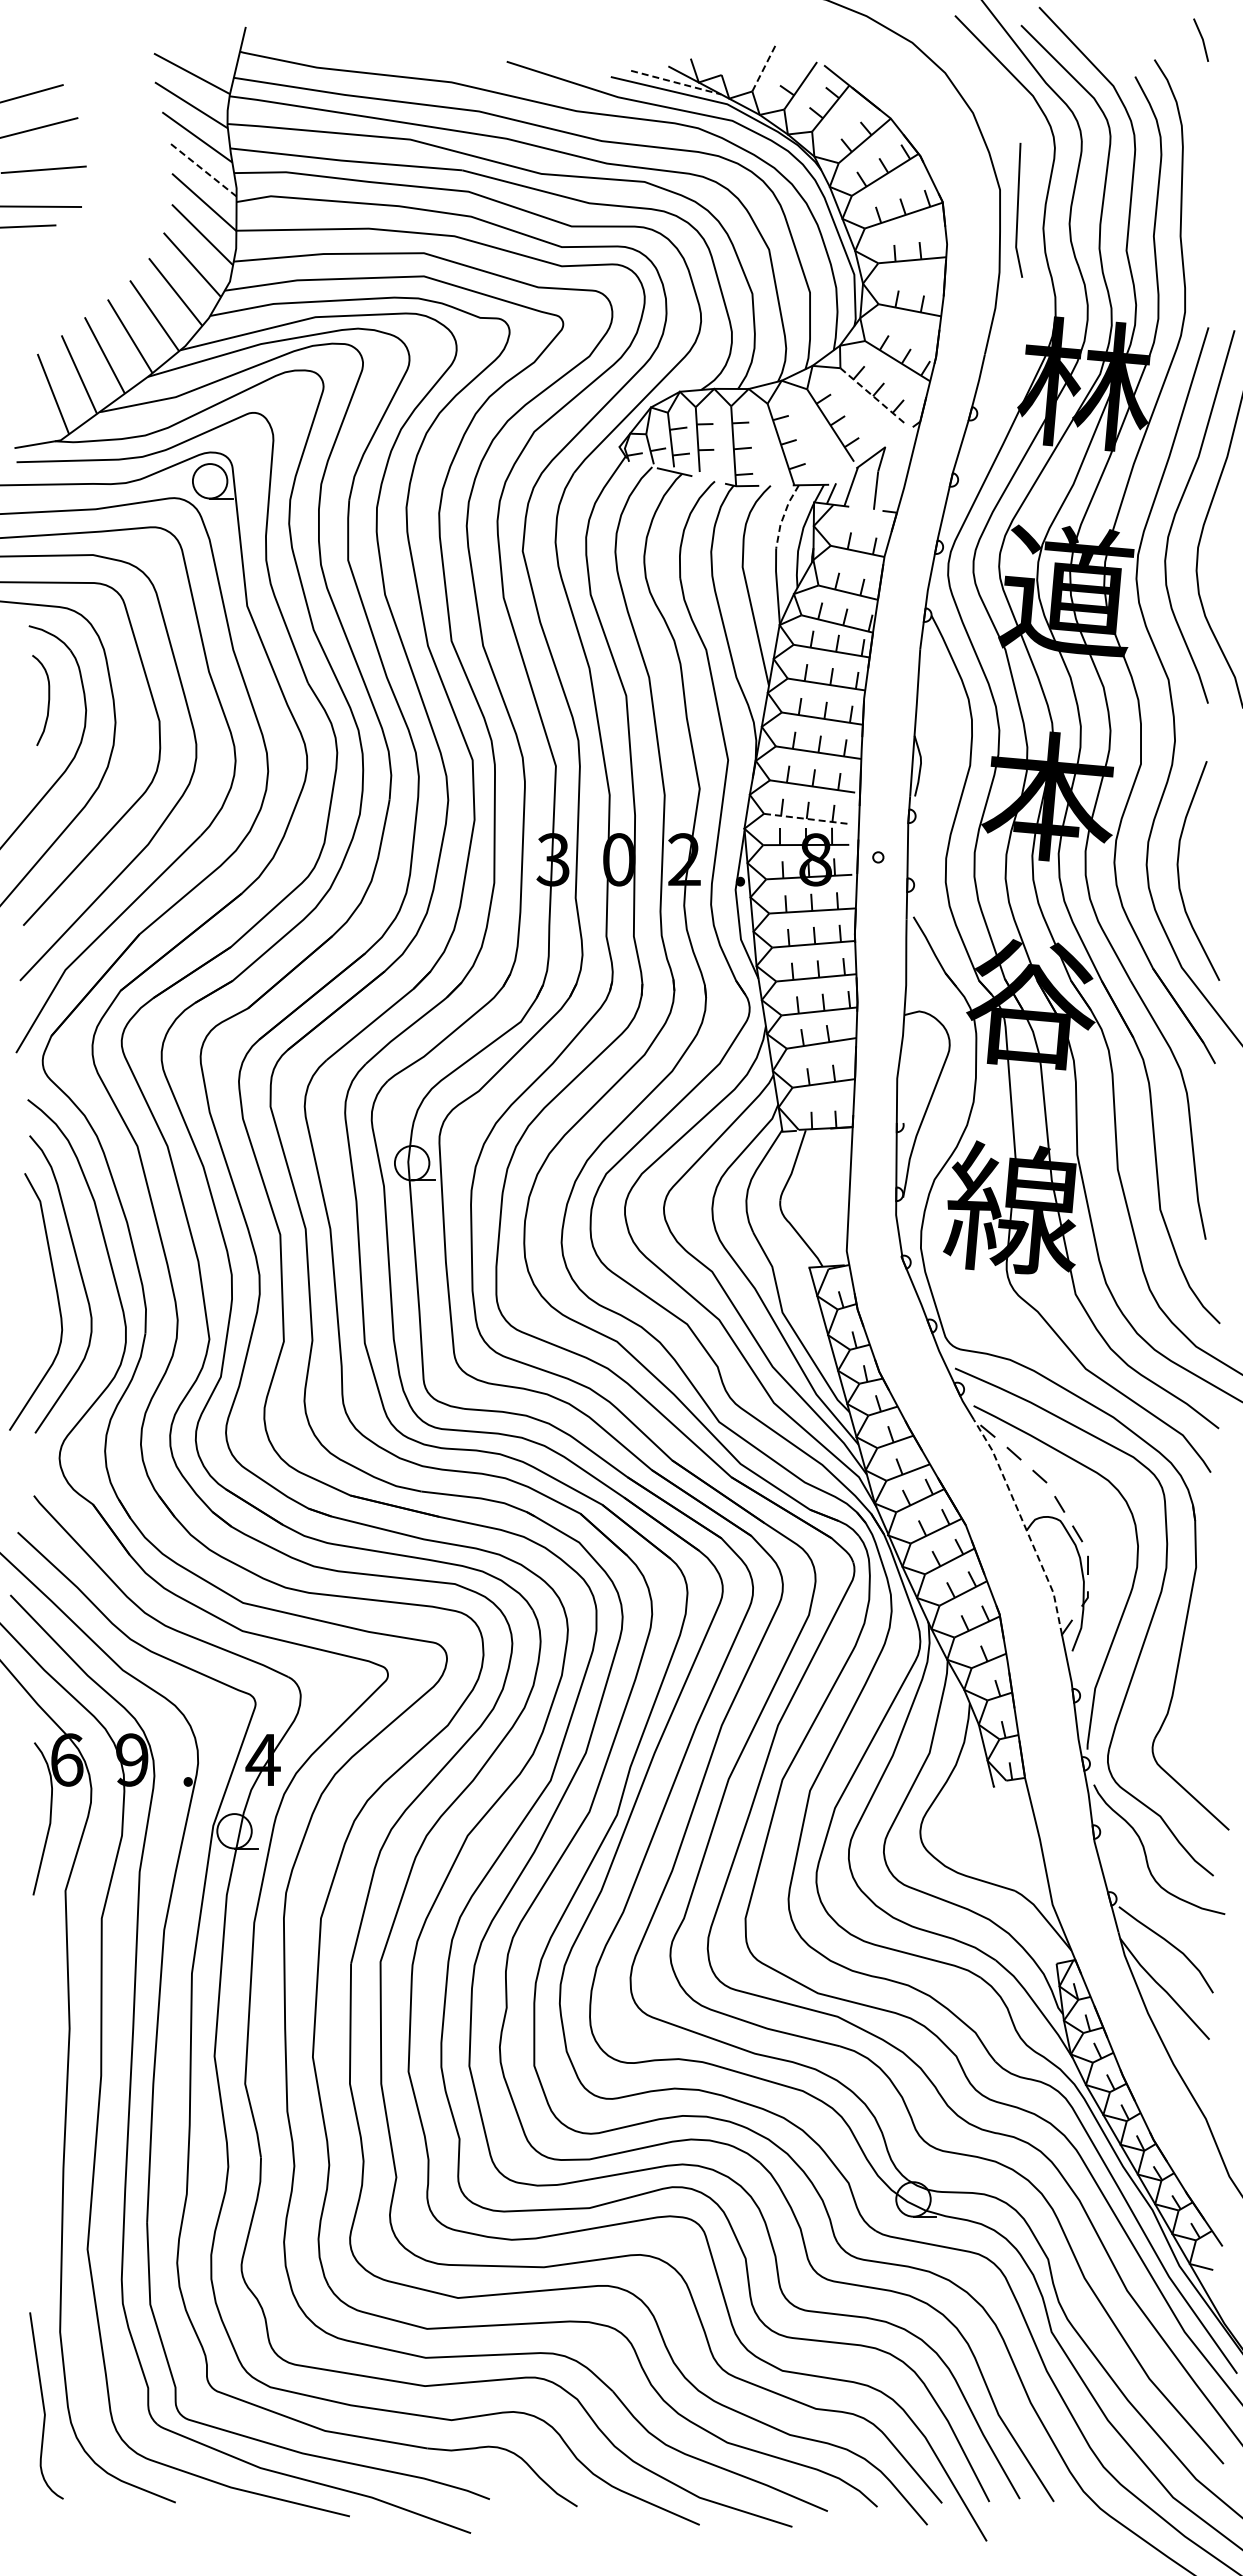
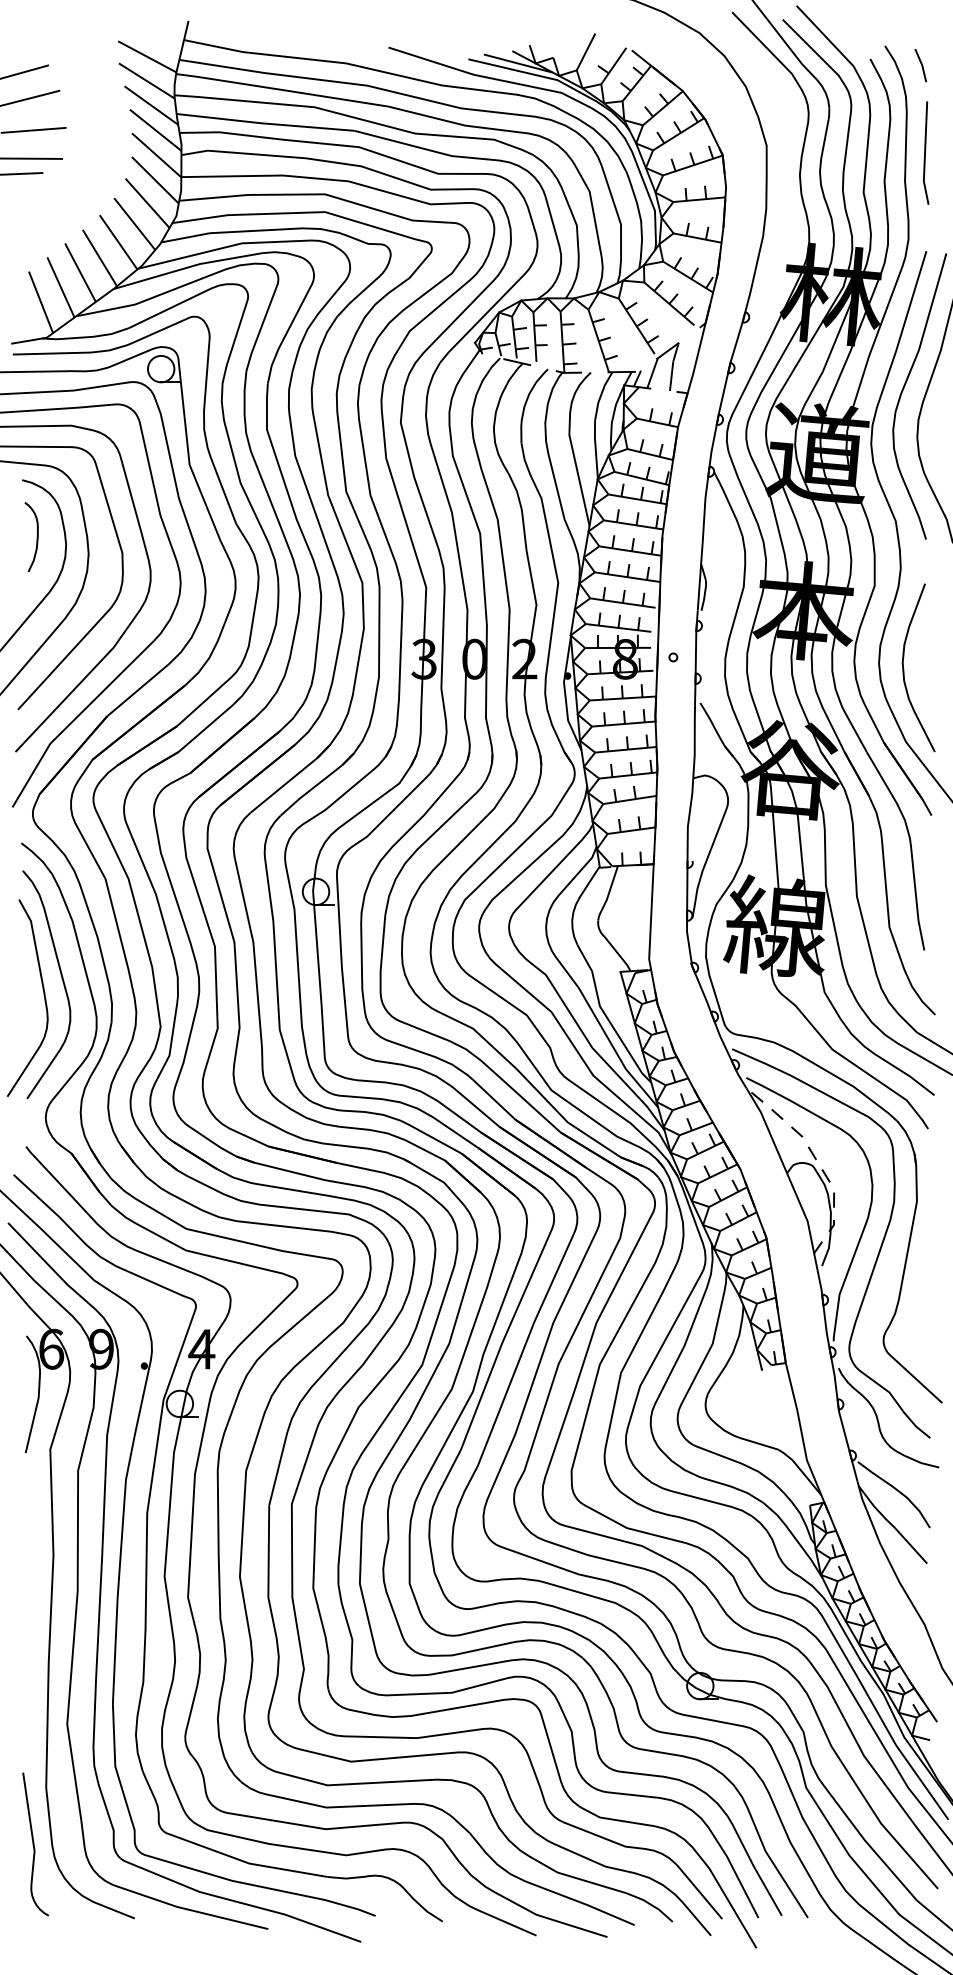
line: (1201, 39) -> (921, 65), moved
line: (764, 67) -> (586, 51), dashed -> solid
line: (676, 82) -> (518, 63), dashed -> solid
line: (202, 169) -> (155, 130), dashed -> solid
line: (1018, 209) -> (925, 152), moved
line: (873, 396) -> (669, 304), dashed -> solid
line: (783, 516) -> (600, 396), dashed -> solid
line: (807, 819) -> (619, 628), dashed -> solid
line: (1024, 1524) -> (785, 1168), dashed -> solid

